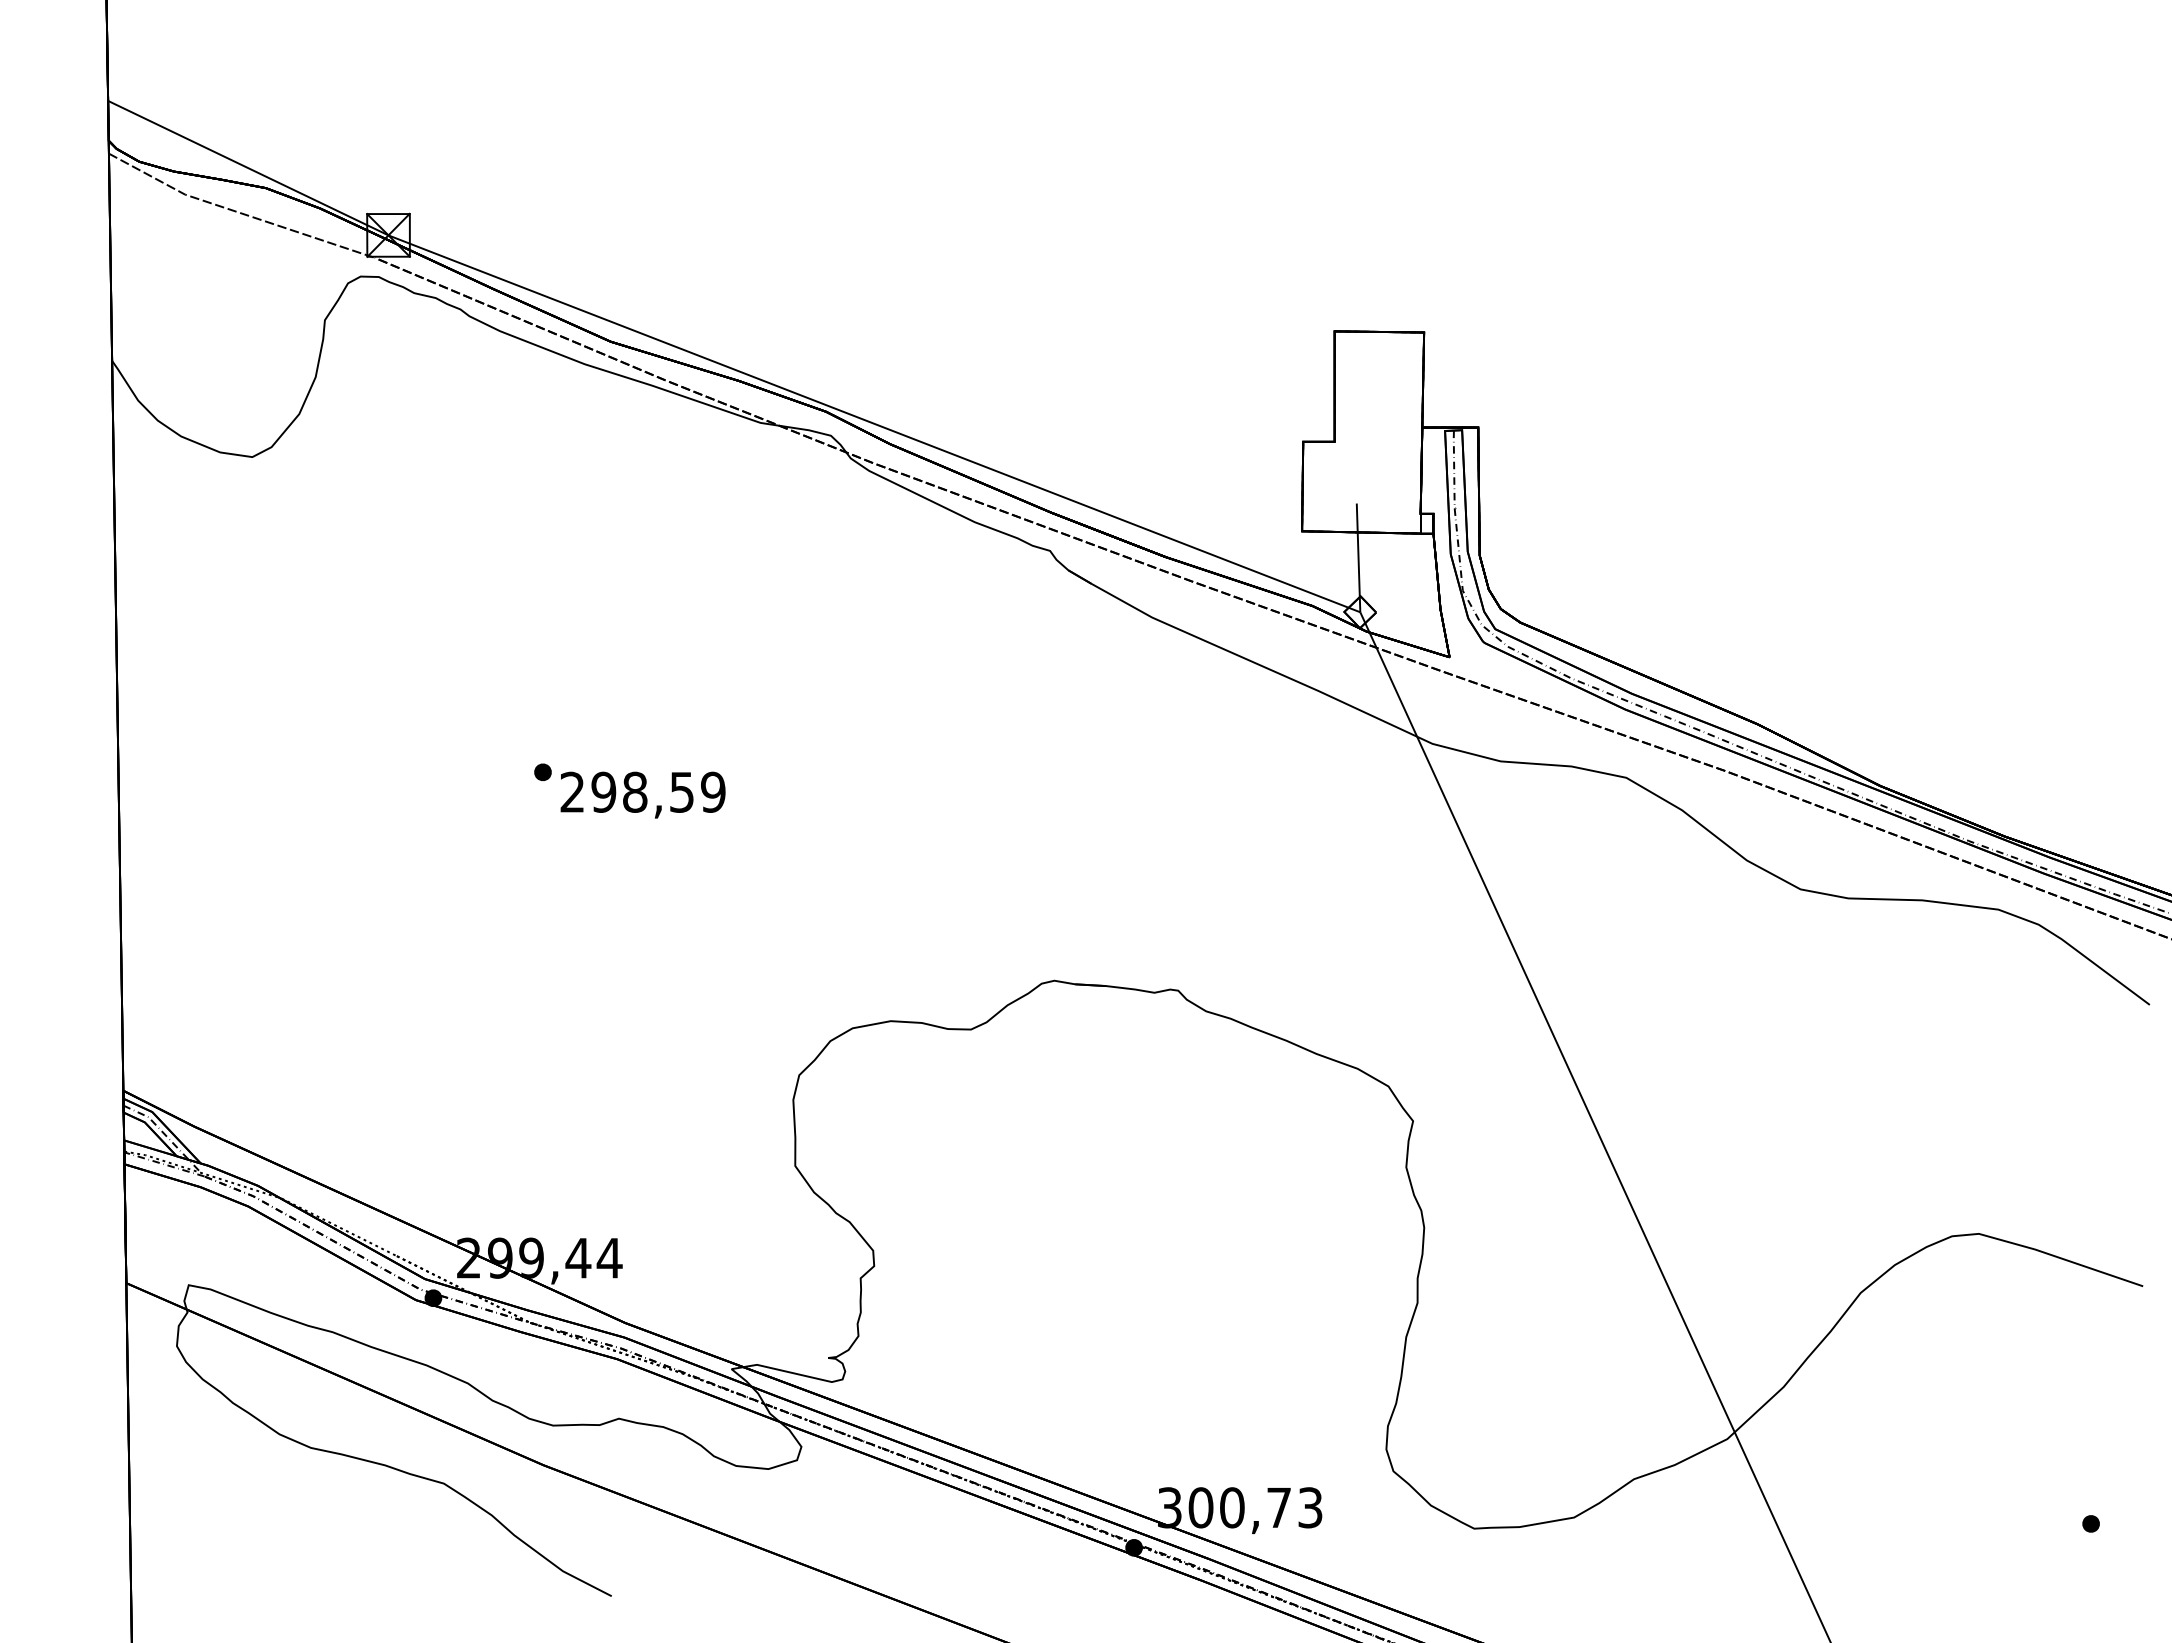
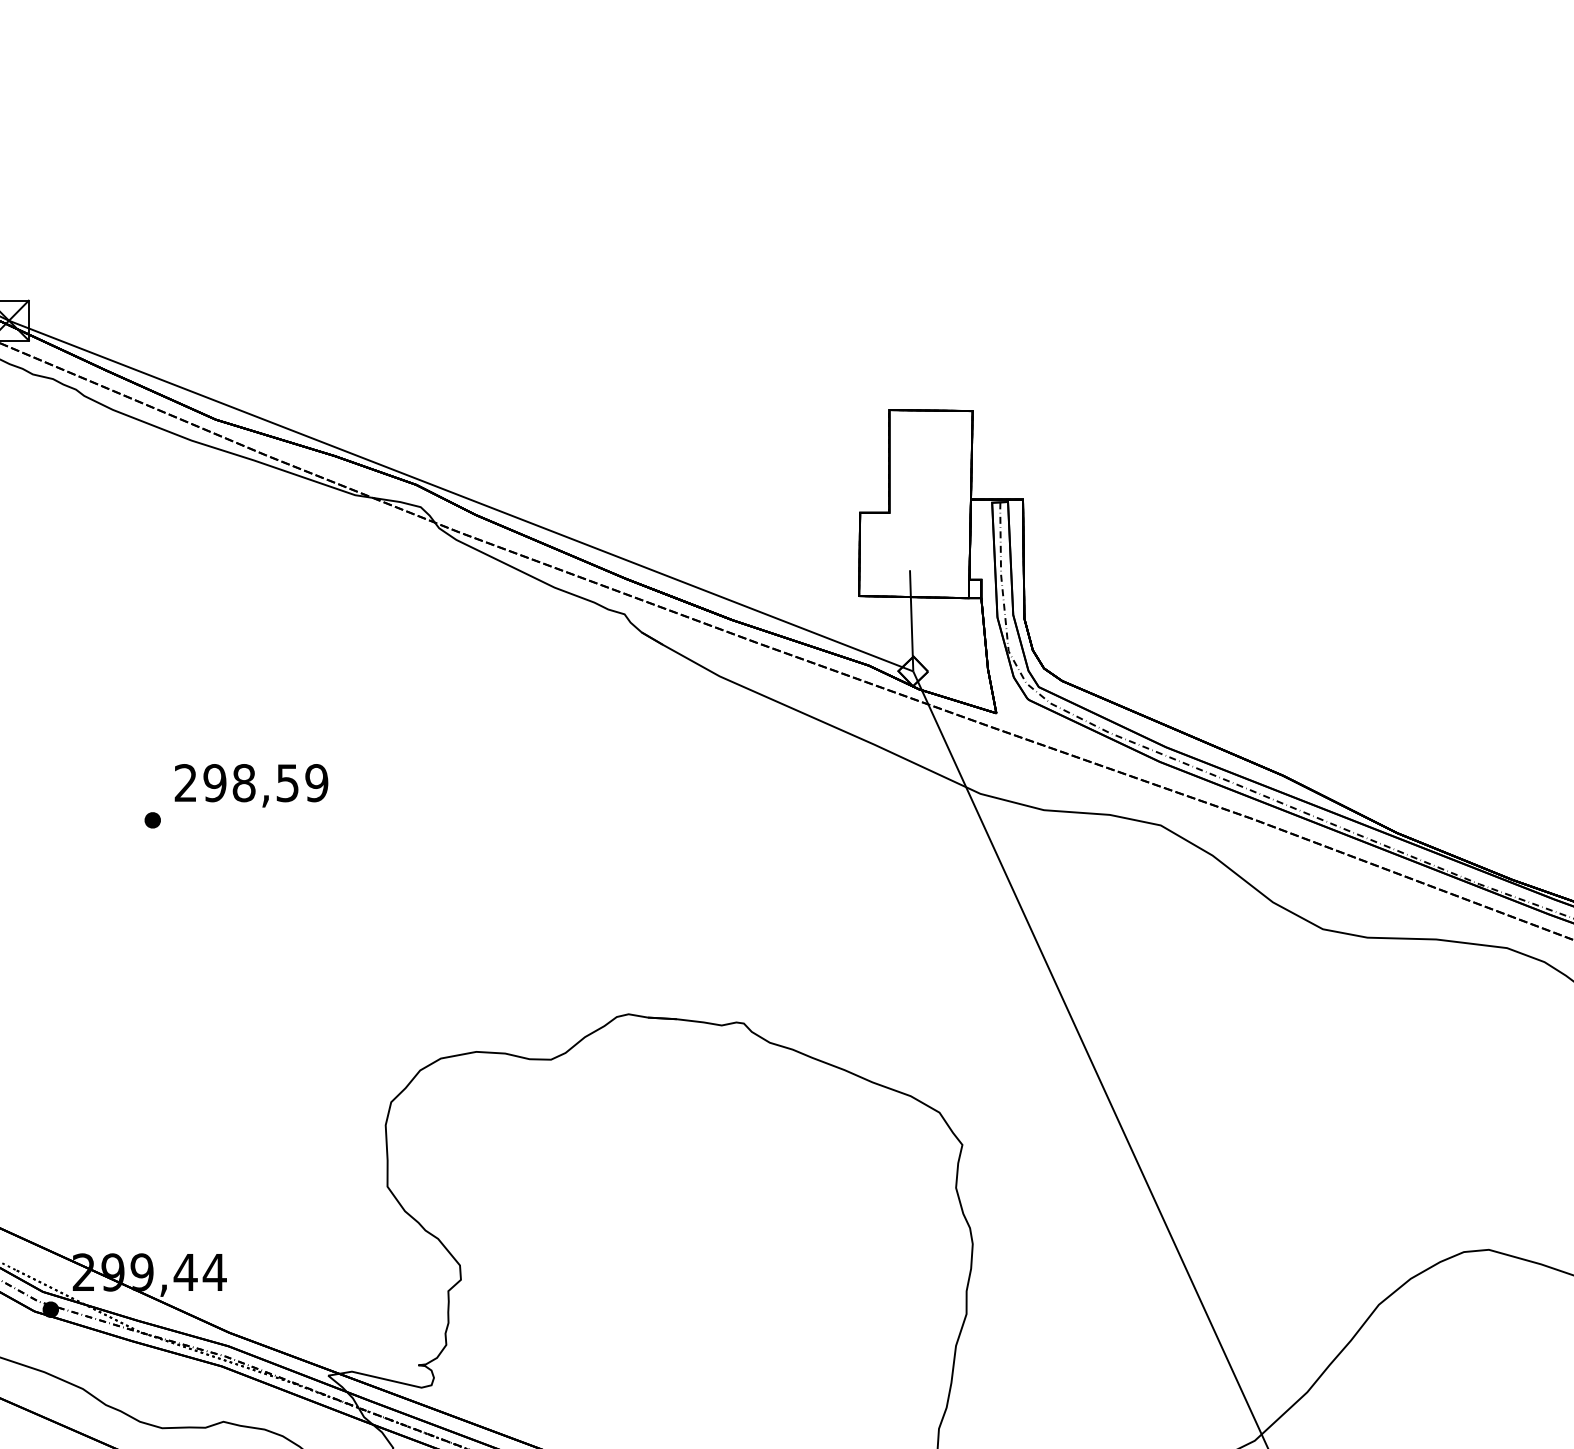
text: (642, 794) -> (250, 785), moved

